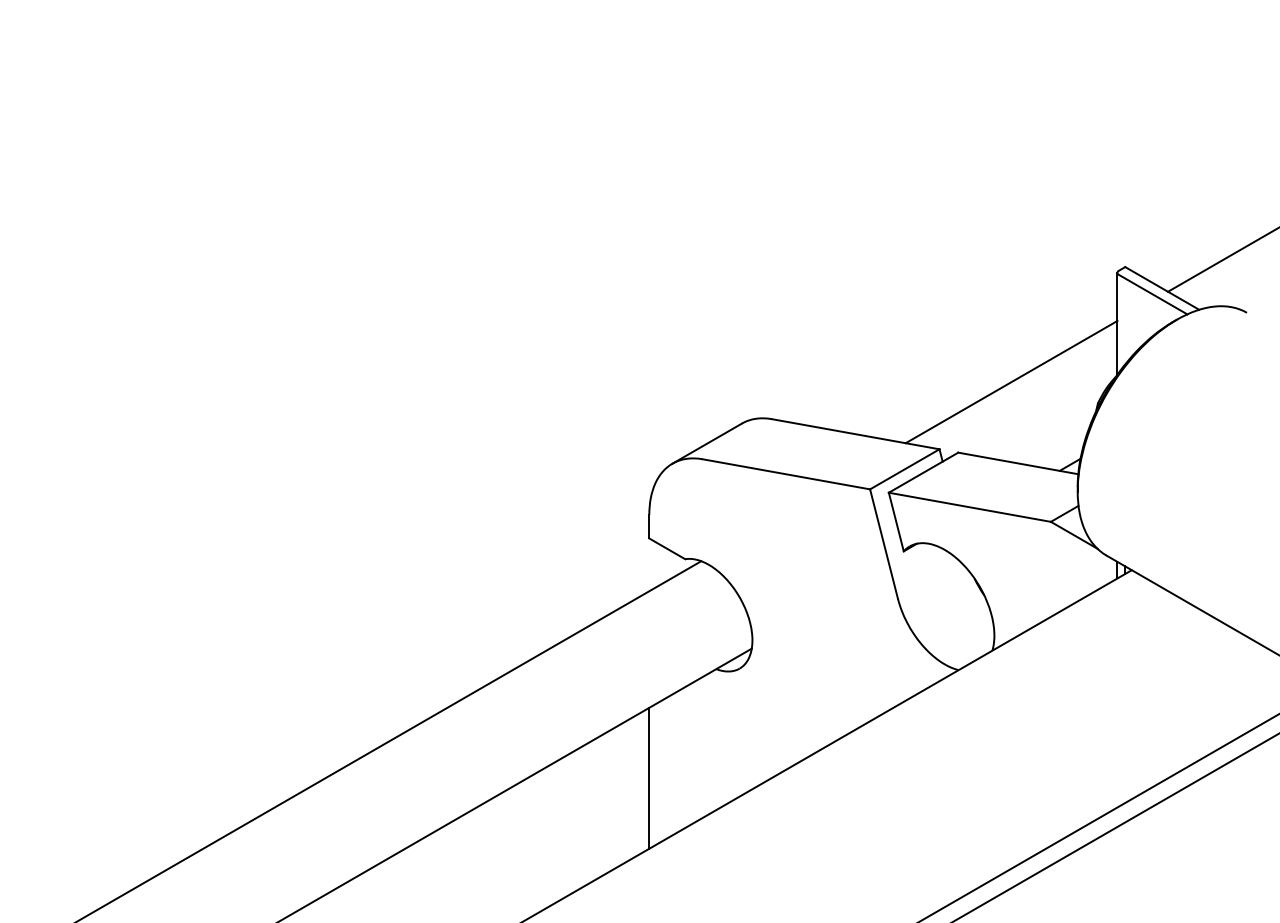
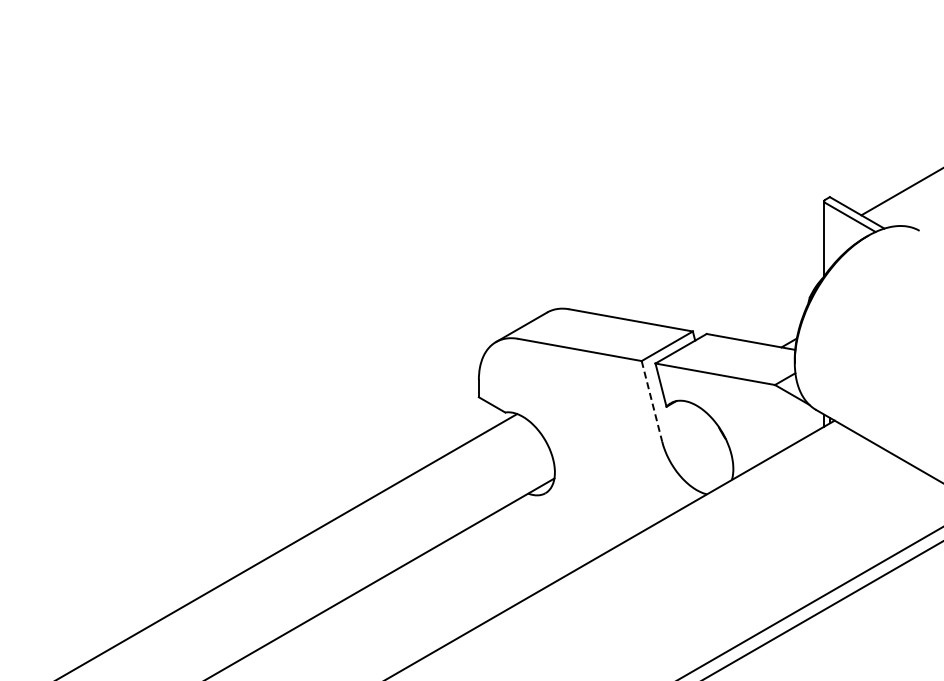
line: (1010, 381) -> (745, 281), removed
line: (883, 544) -> (651, 401), solid -> dashed
line: (648, 778) -> (478, 574), removed

